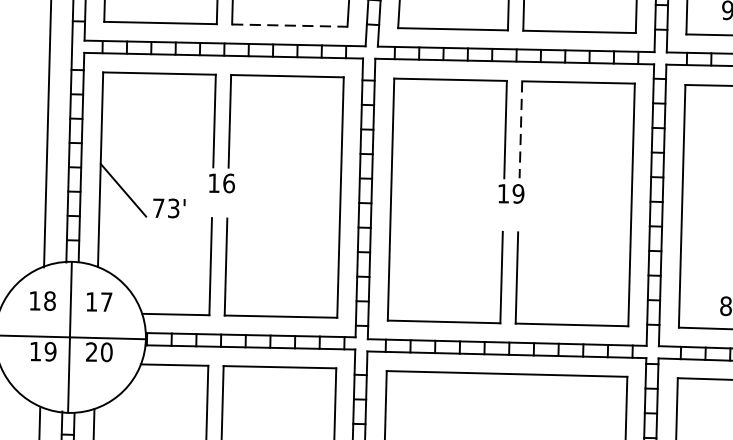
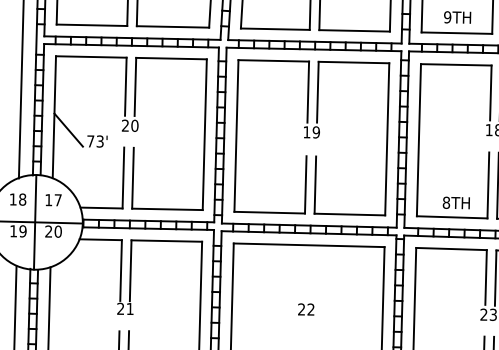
line: (290, 24) -> (173, 26), dashed -> solid
line: (520, 130) -> (317, 92), dashed -> solid
text: (220, 182) -> (129, 125), 16 -> 20

